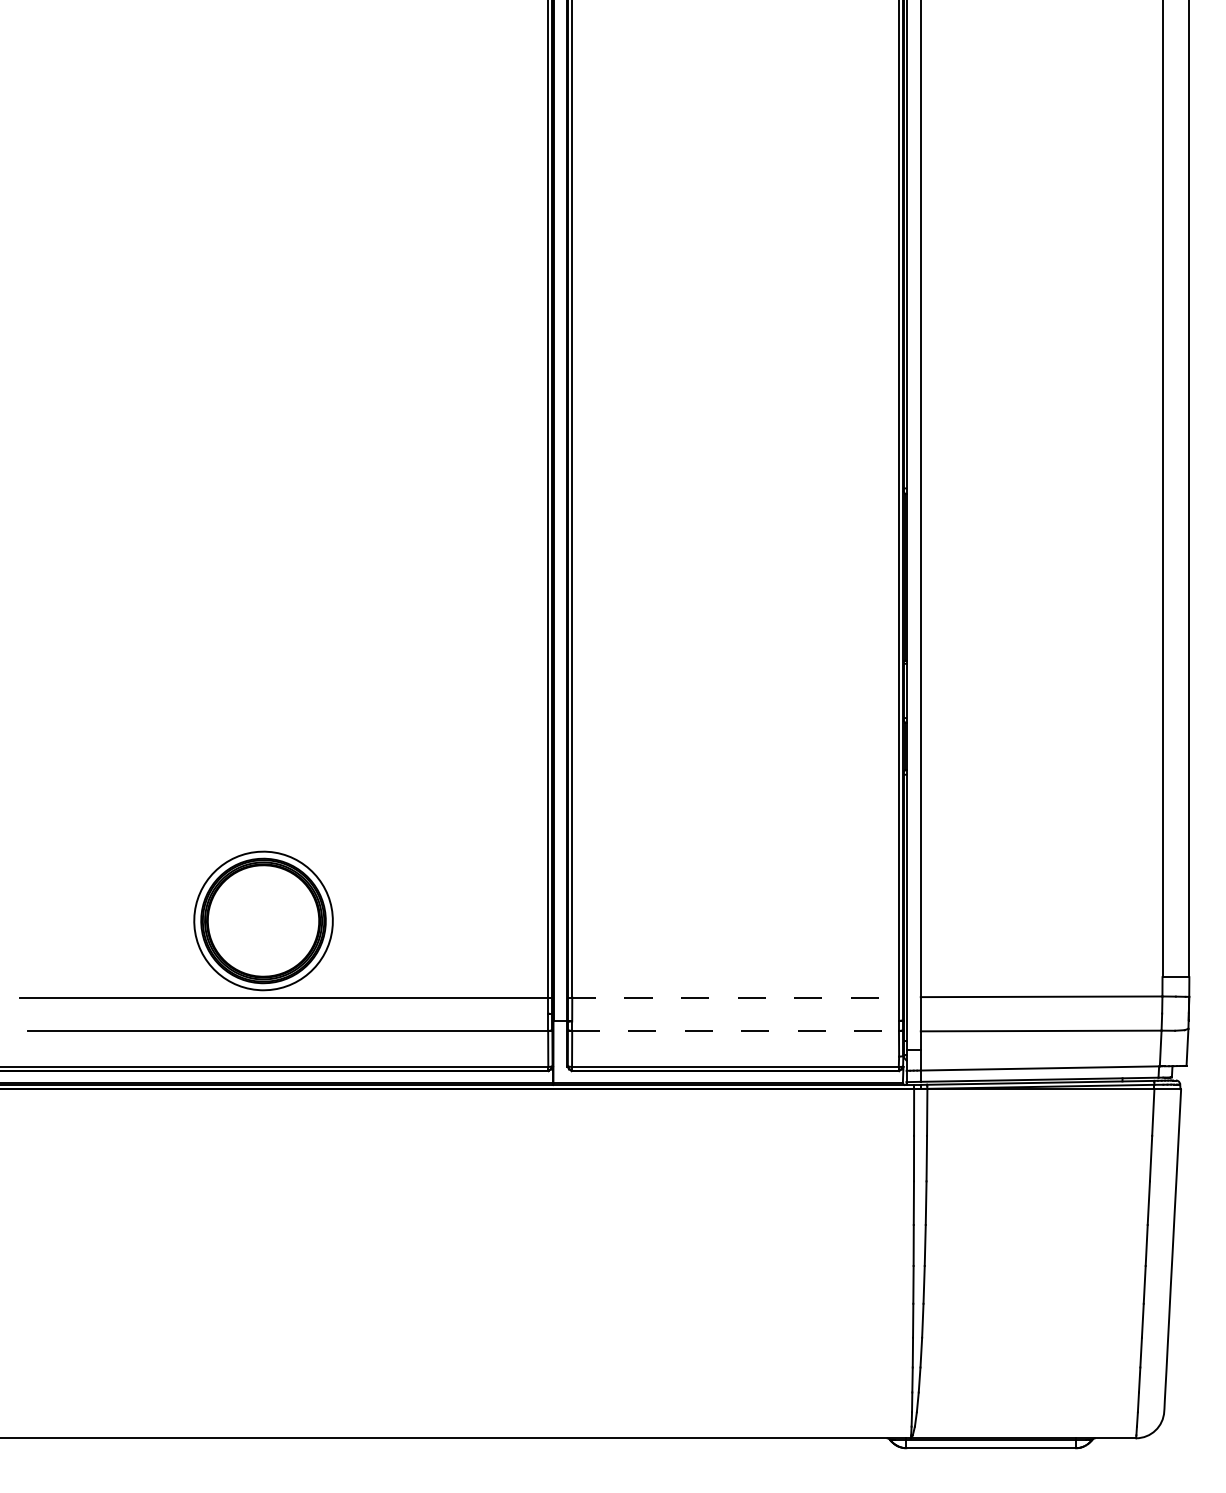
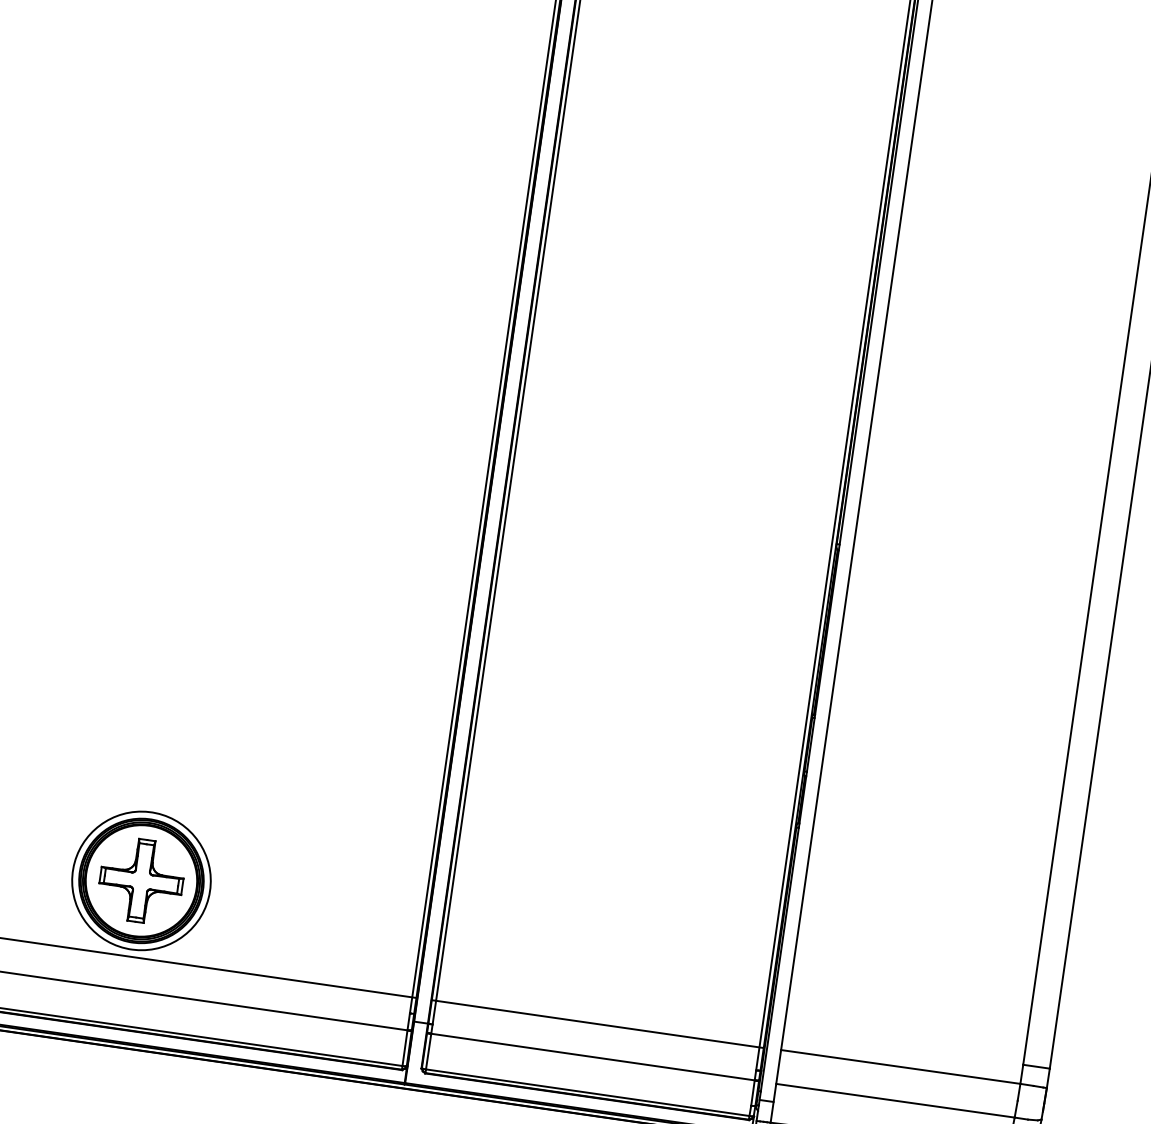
part: (263, 920) -> (141, 880), added
line: (735, 997) -> (597, 1023), dashed -> solid
line: (736, 1030) -> (593, 1056), dashed -> solid

